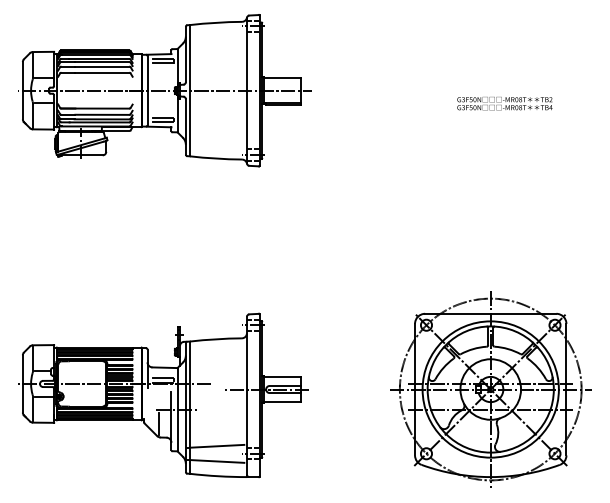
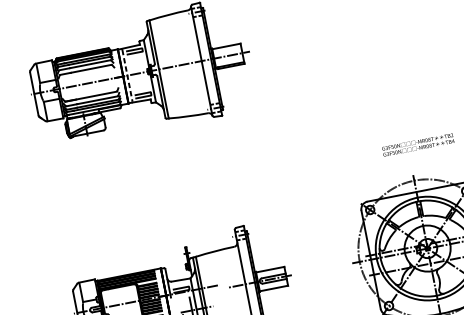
line: (147, 91) -> (127, 76), solid -> dashed
text: (504, 103) -> (417, 144), moved

